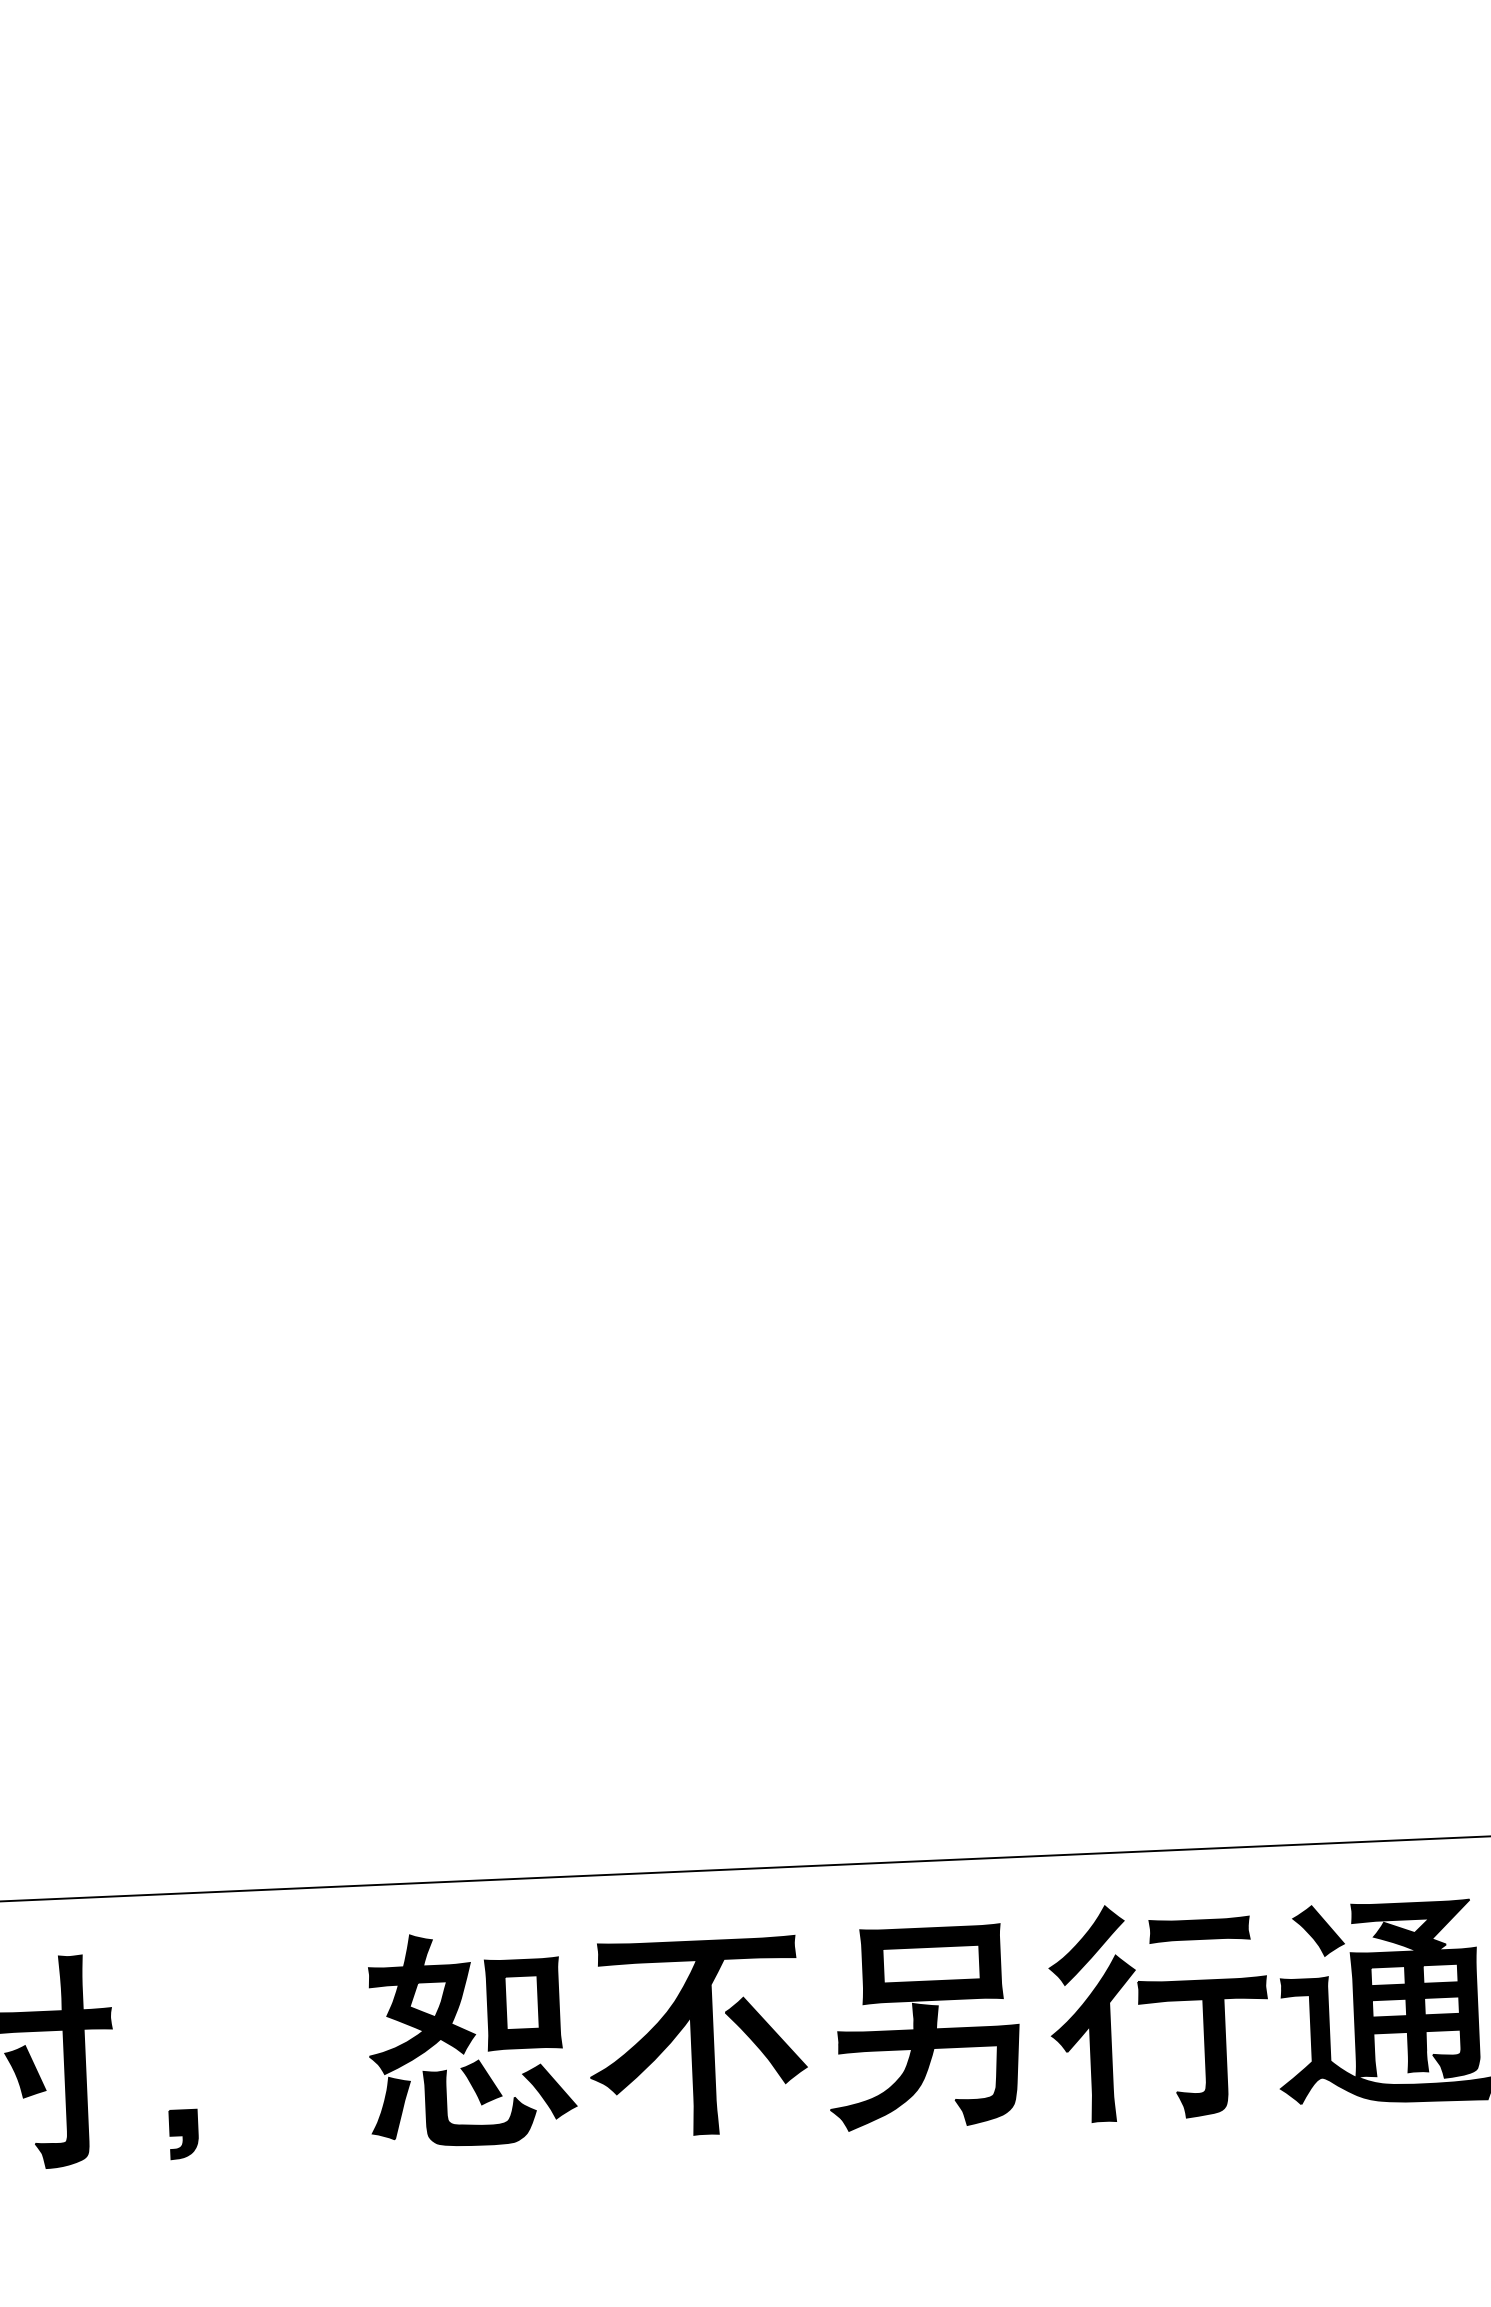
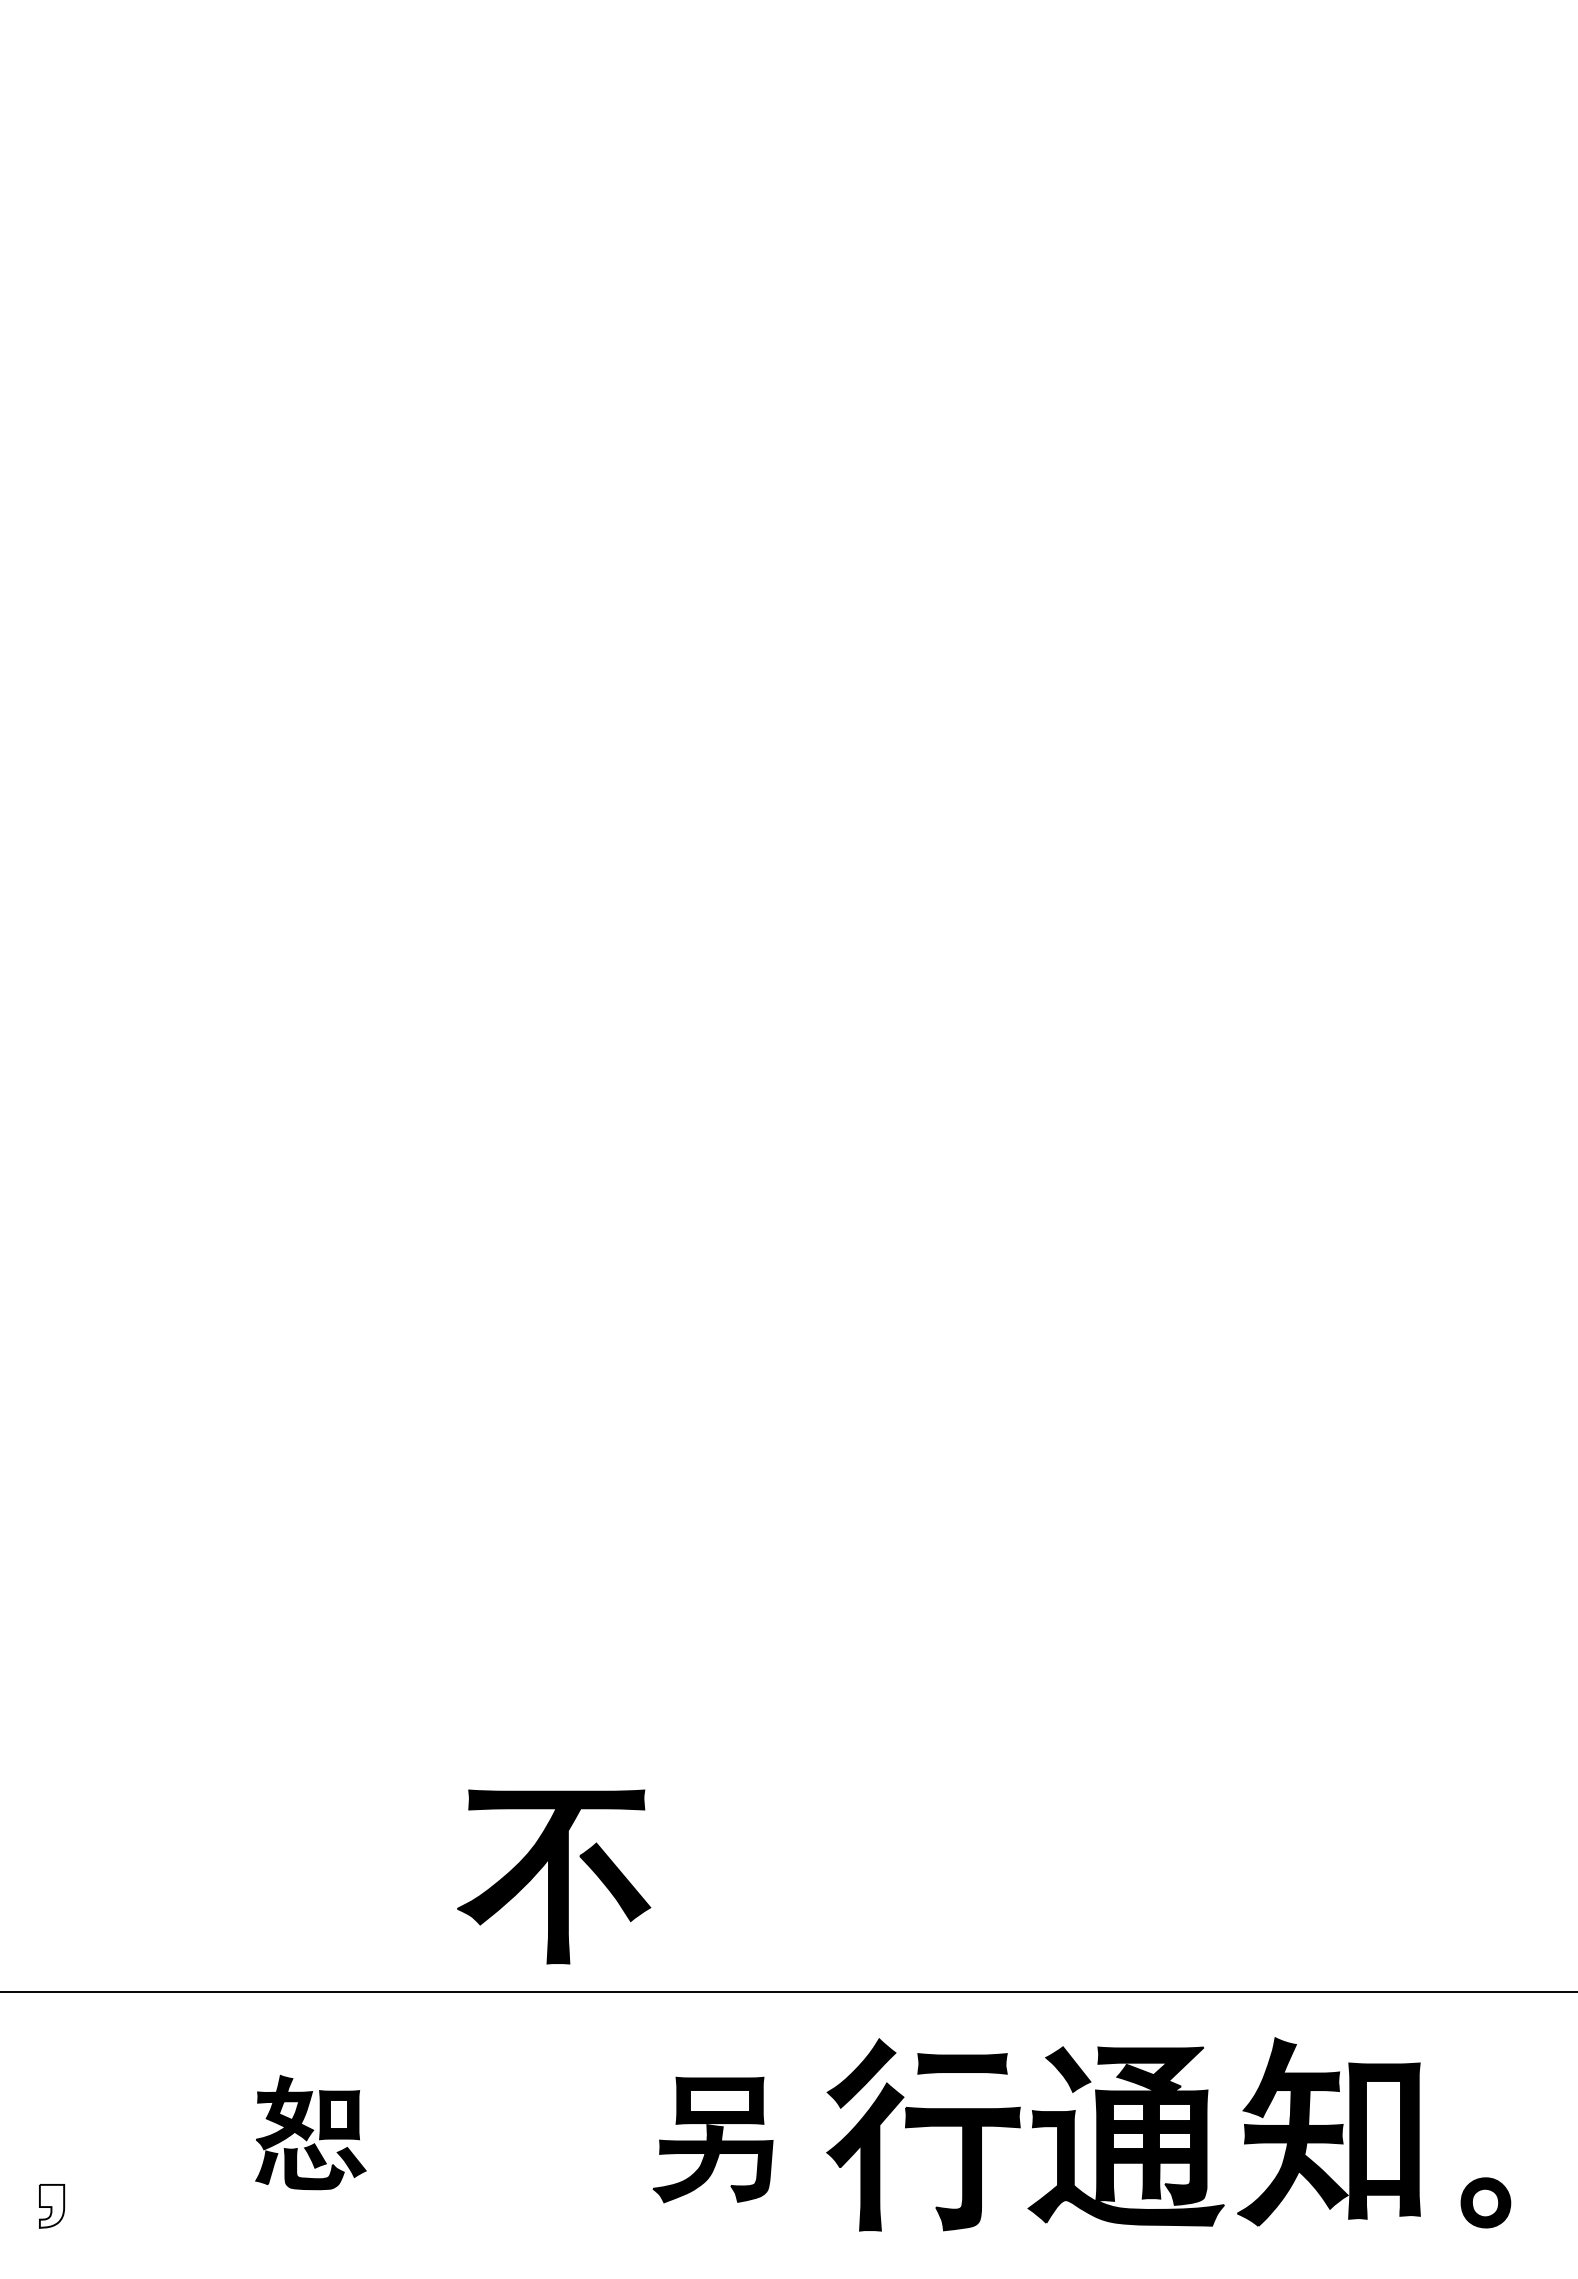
part: (922, 2026) -> (712, 2139), size x0.7
part: (697, 2036) -> (554, 1876), moved
part: (470, 2038) -> (310, 2132), size x0.6
fill: (183, 2133) -> (51, 2205), removed

